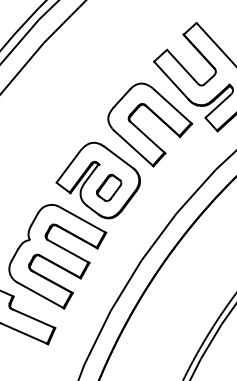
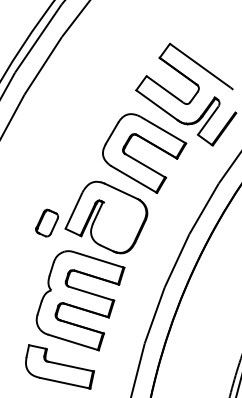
part: (108, 187) -> (46, 222), moved

